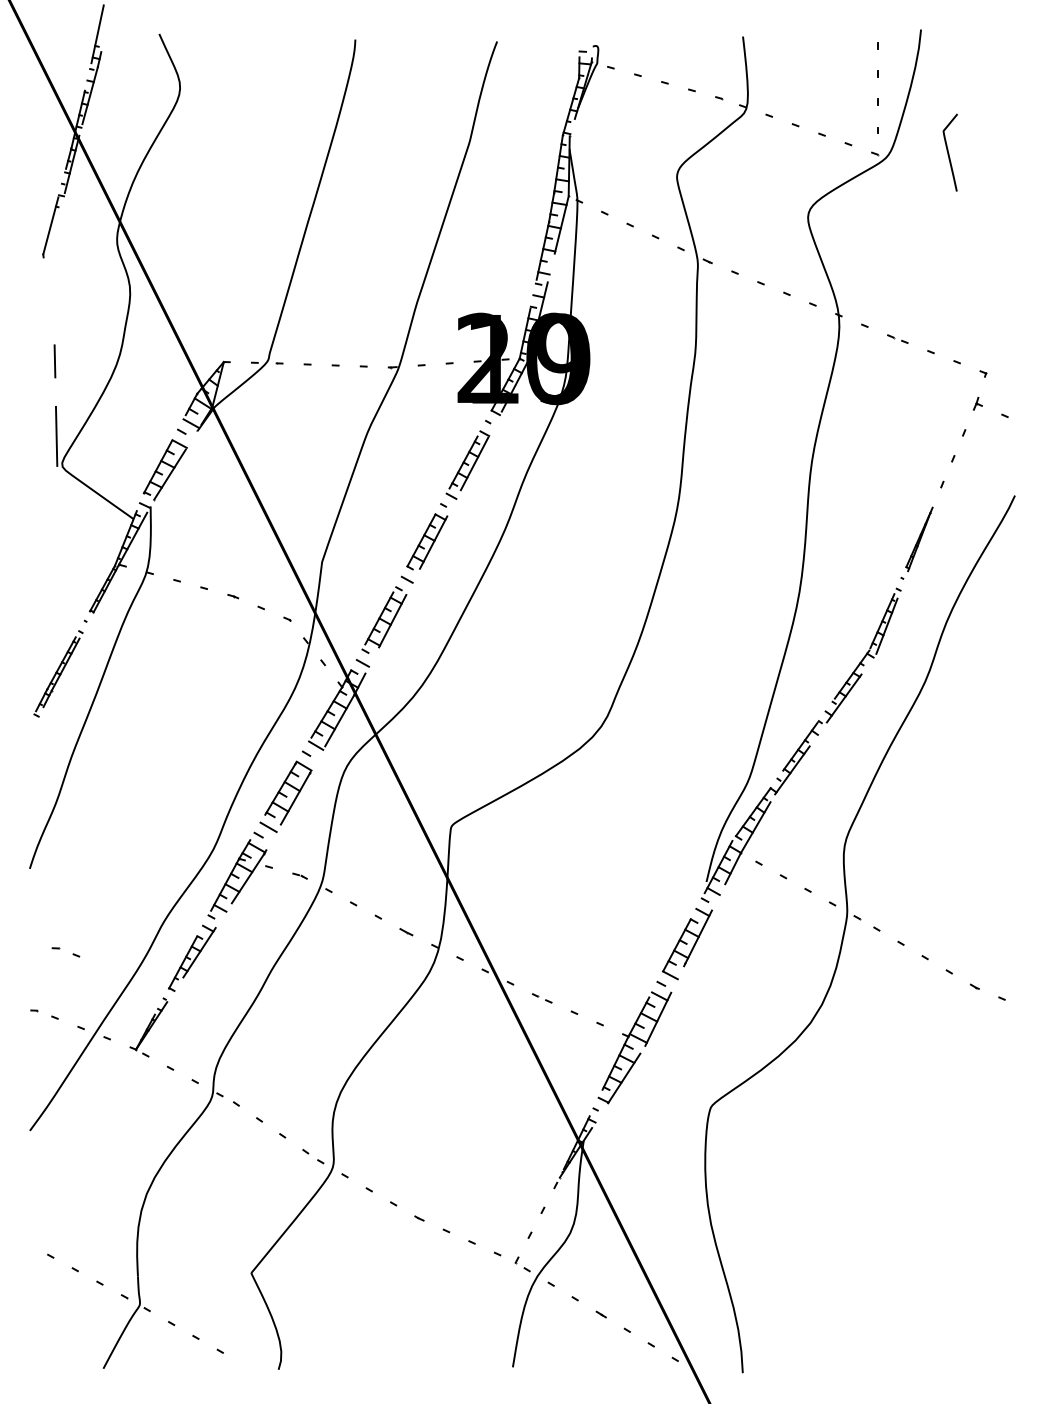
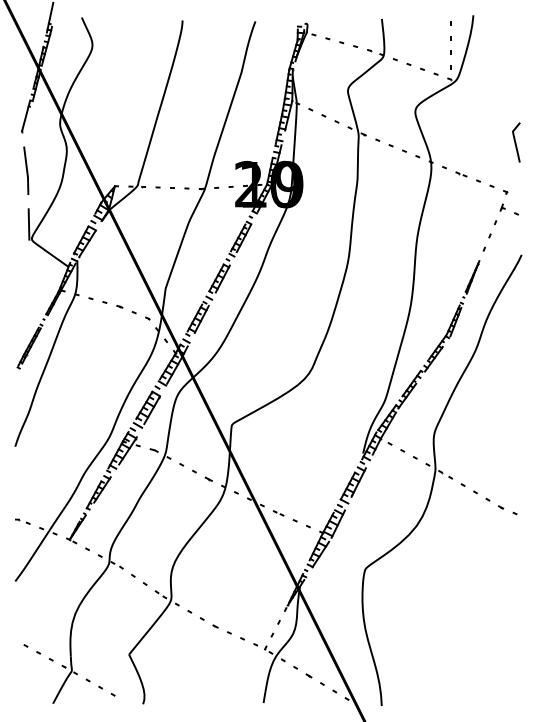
curve: (950, 152) -> (516, 142), moved
line: (51, 315) -> (26, 162), added
part: (65, 951) -> (33, 489), removed

